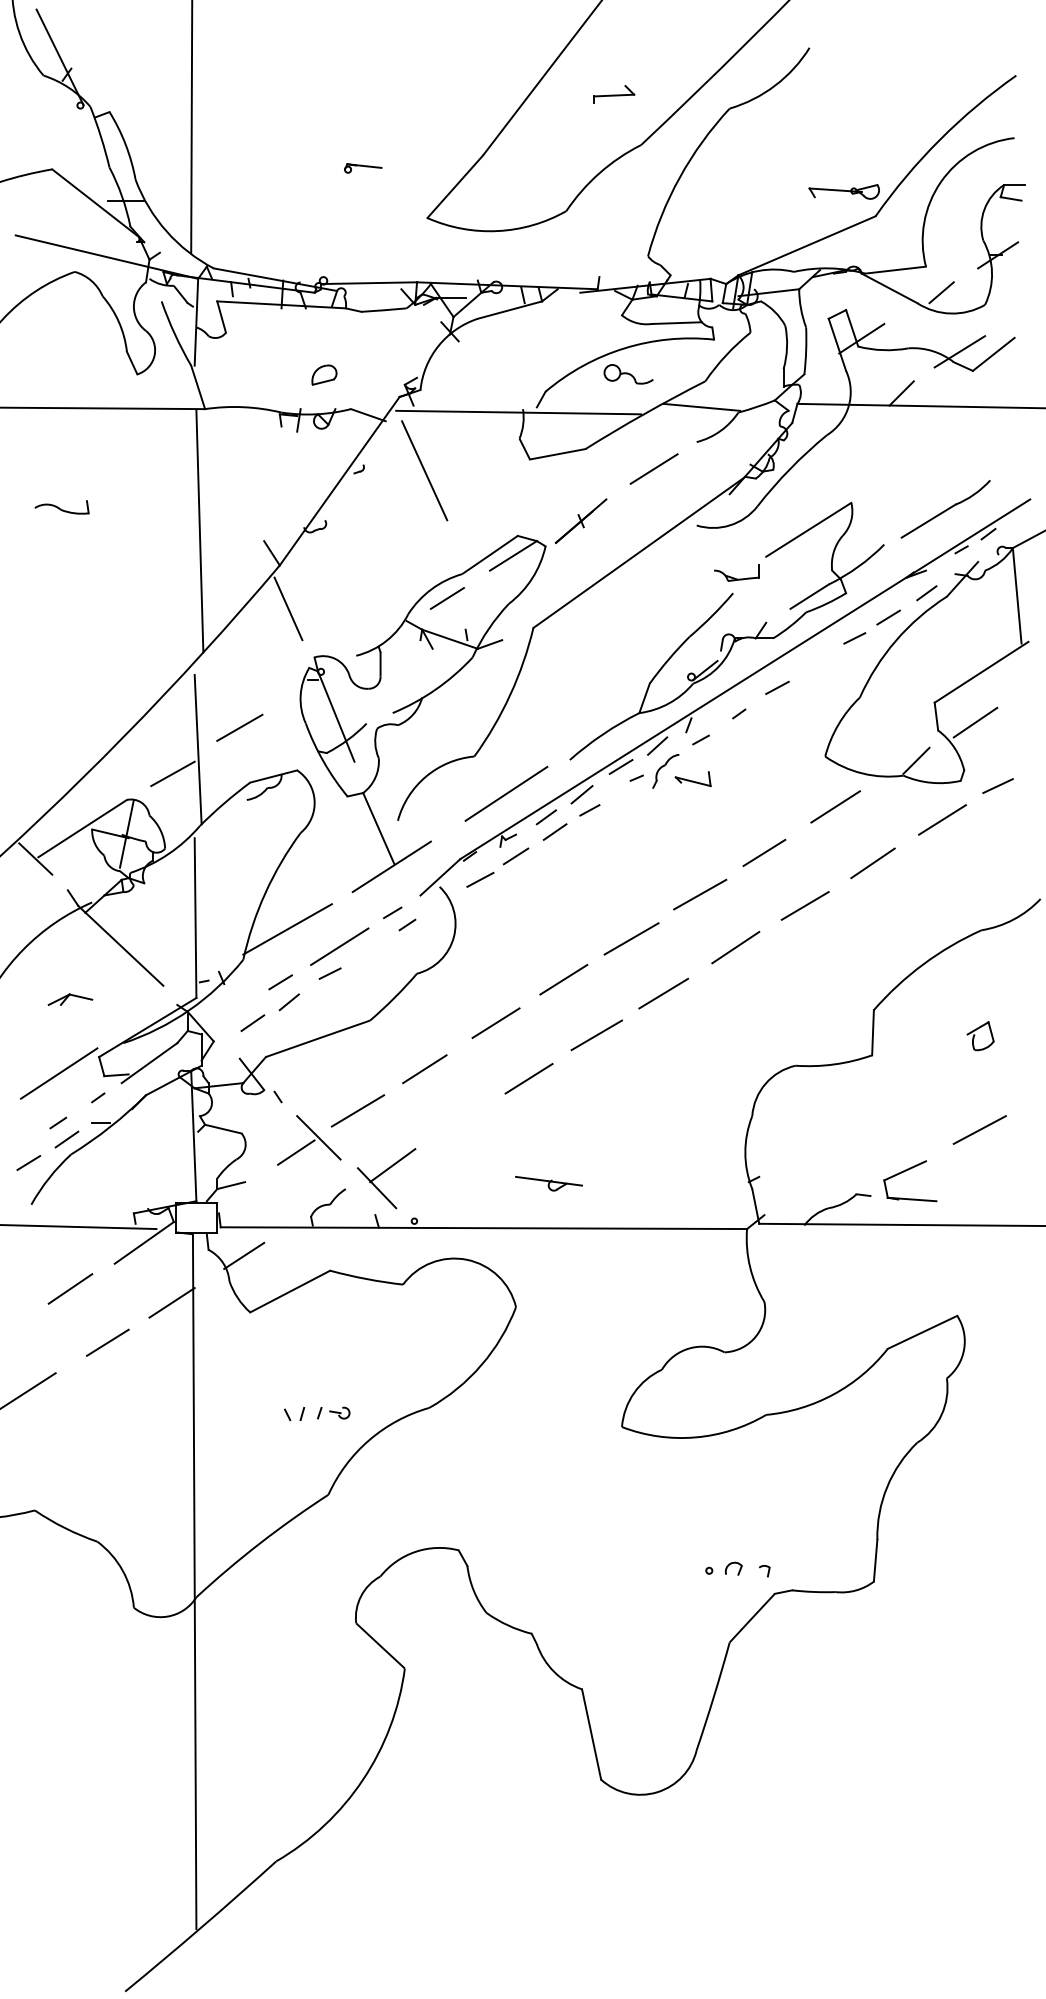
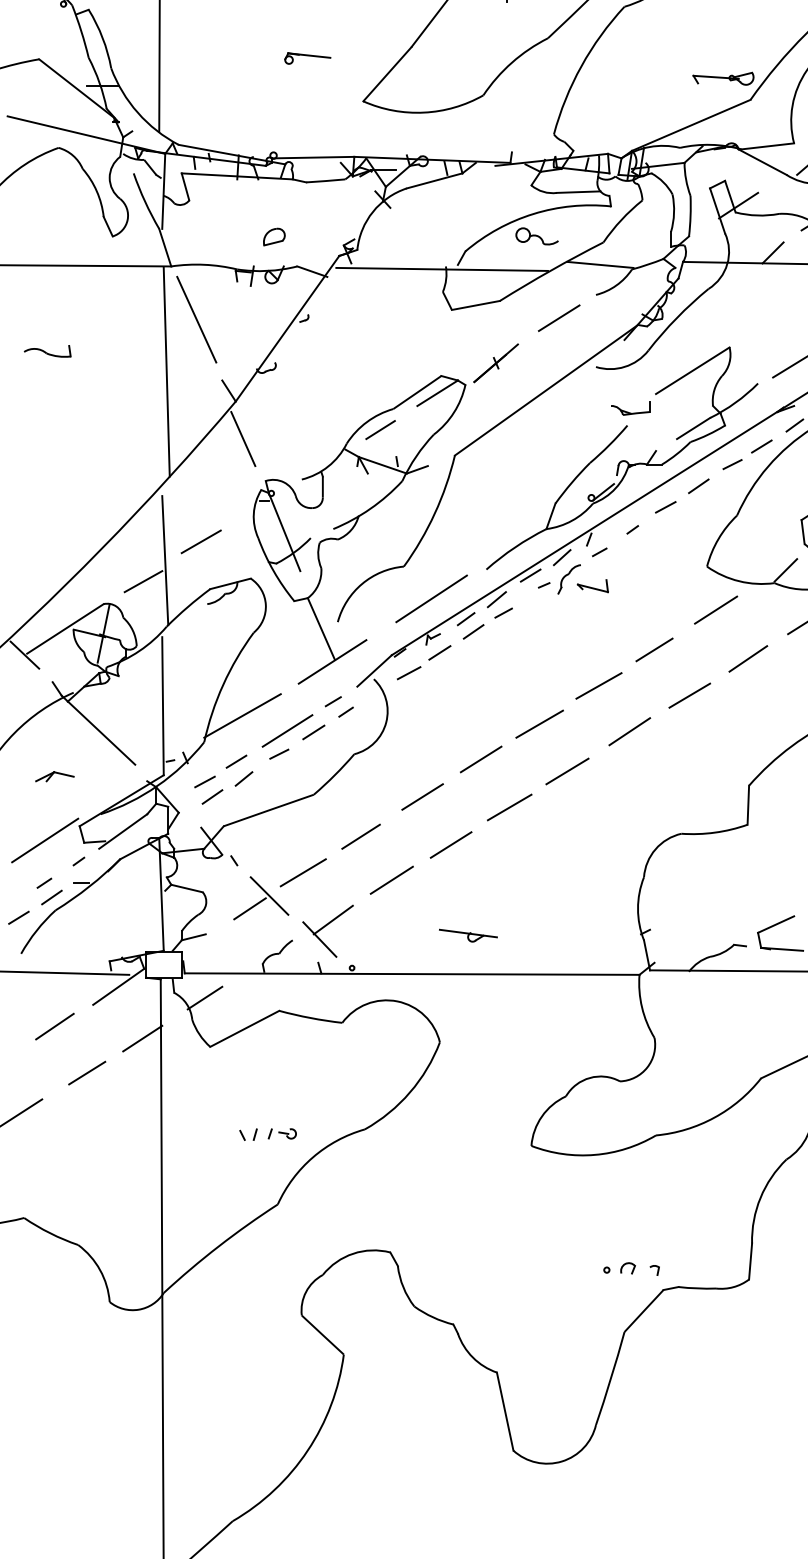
part: (363, 168) -> (308, 58), size x1.43
line: (424, 470) -> (196, 319), moved
line: (815, 663) -> (698, 486), added
line: (370, 948) -> (314, 732), added
line: (243, 1005) -> (204, 781), added
line: (460, 1119) -> (391, 880), added

